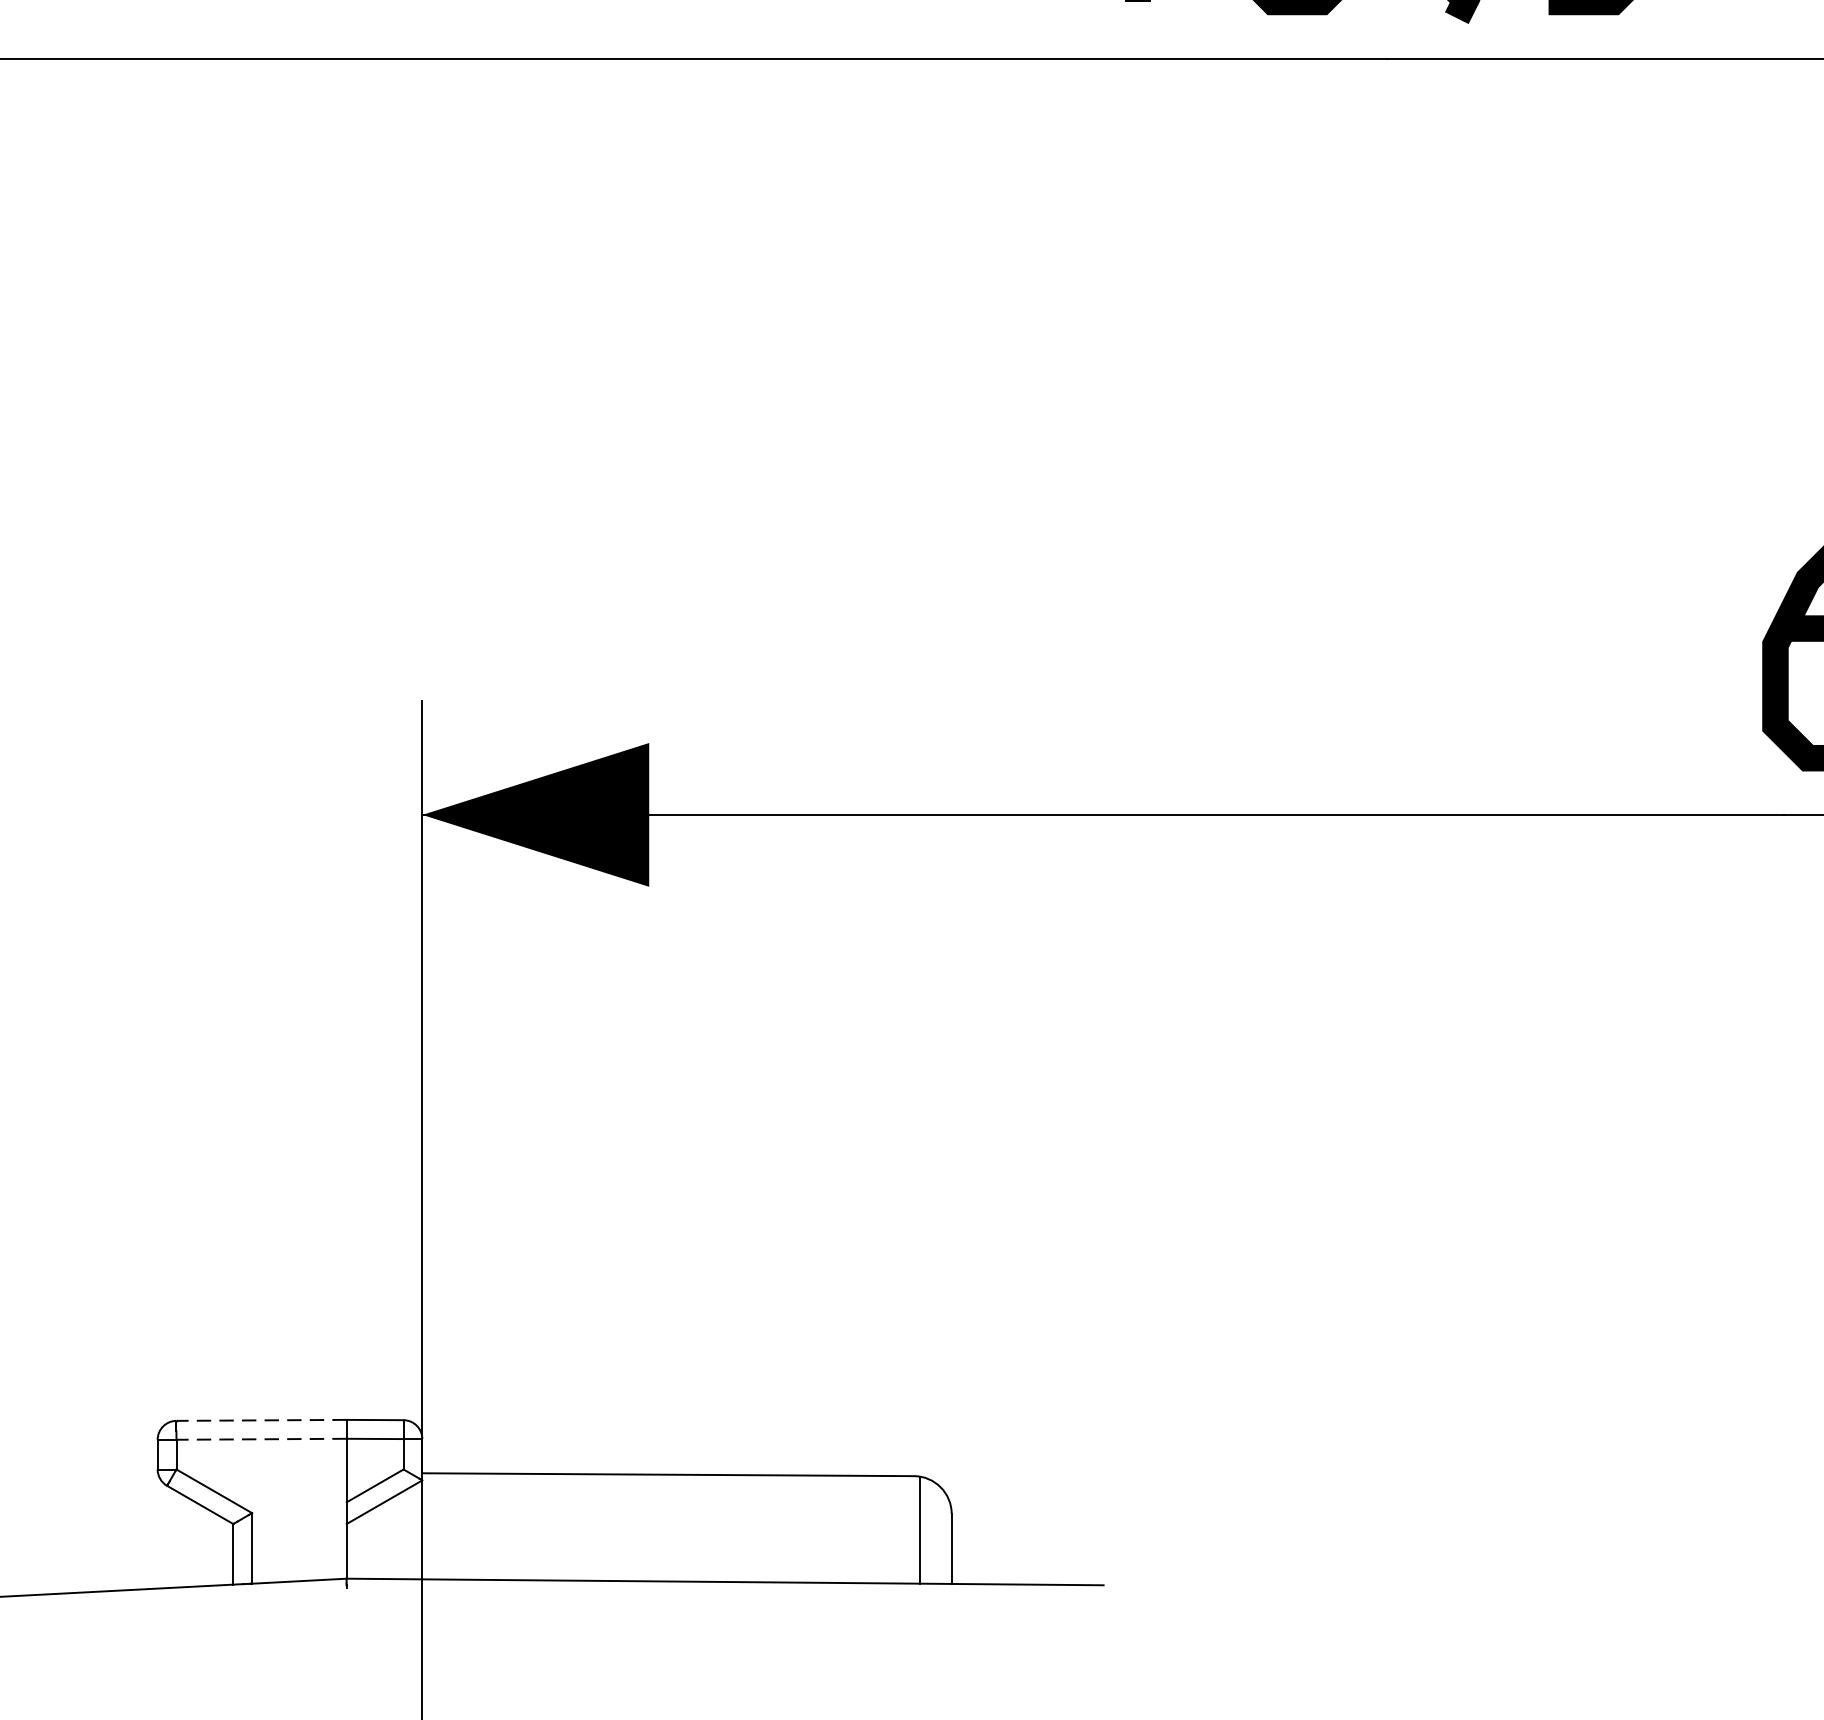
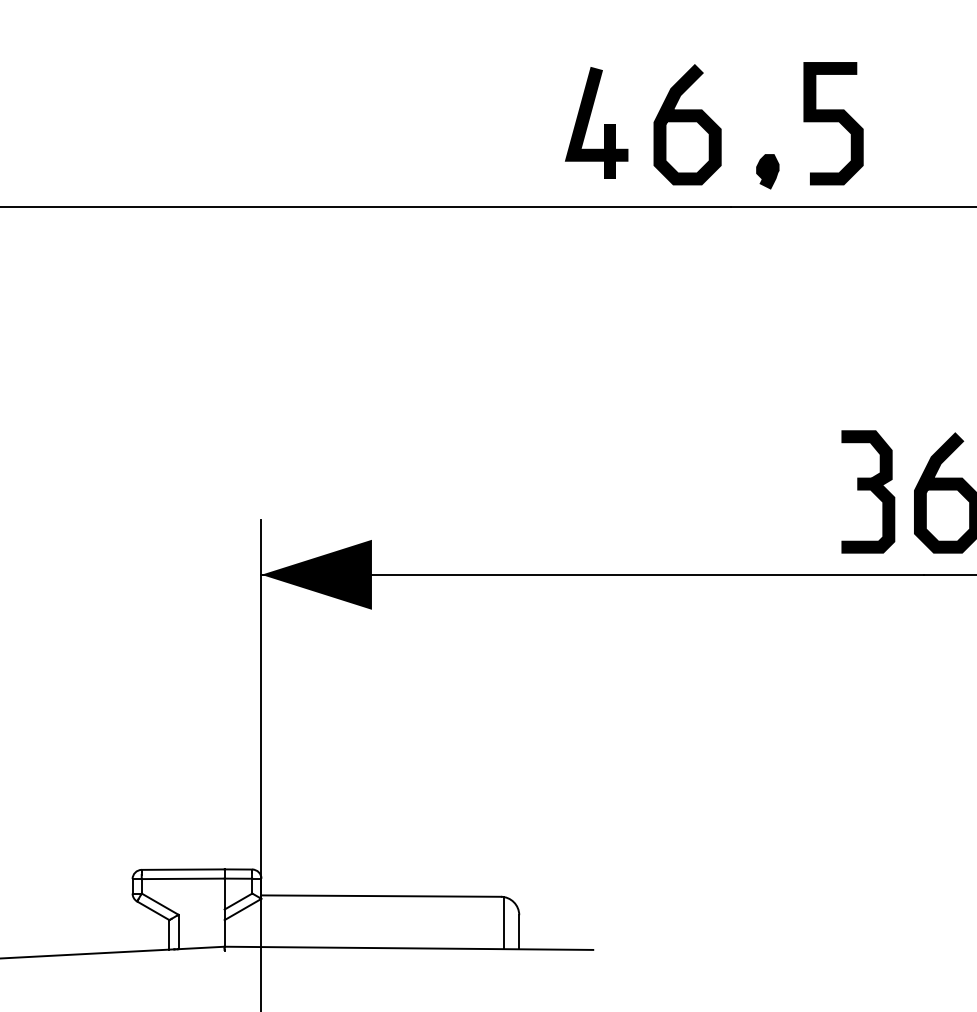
part: (1668, 643) -> (868, 491), added
line: (260, 1420) -> (182, 869), dashed -> solid
line: (260, 1438) -> (182, 878), dashed -> solid

